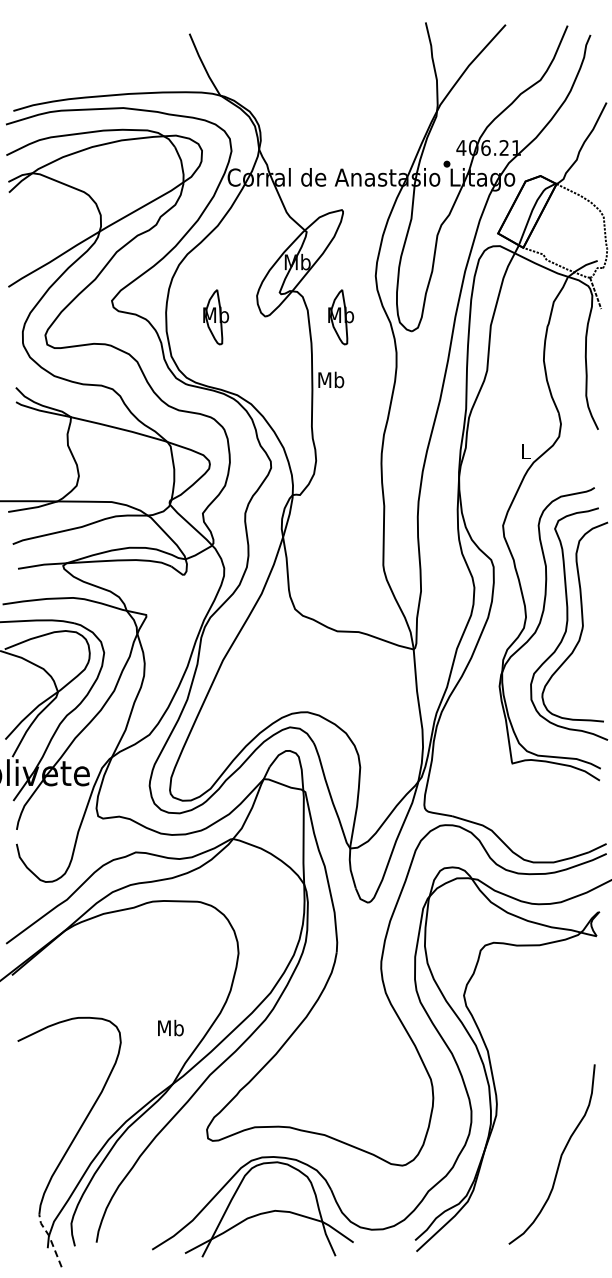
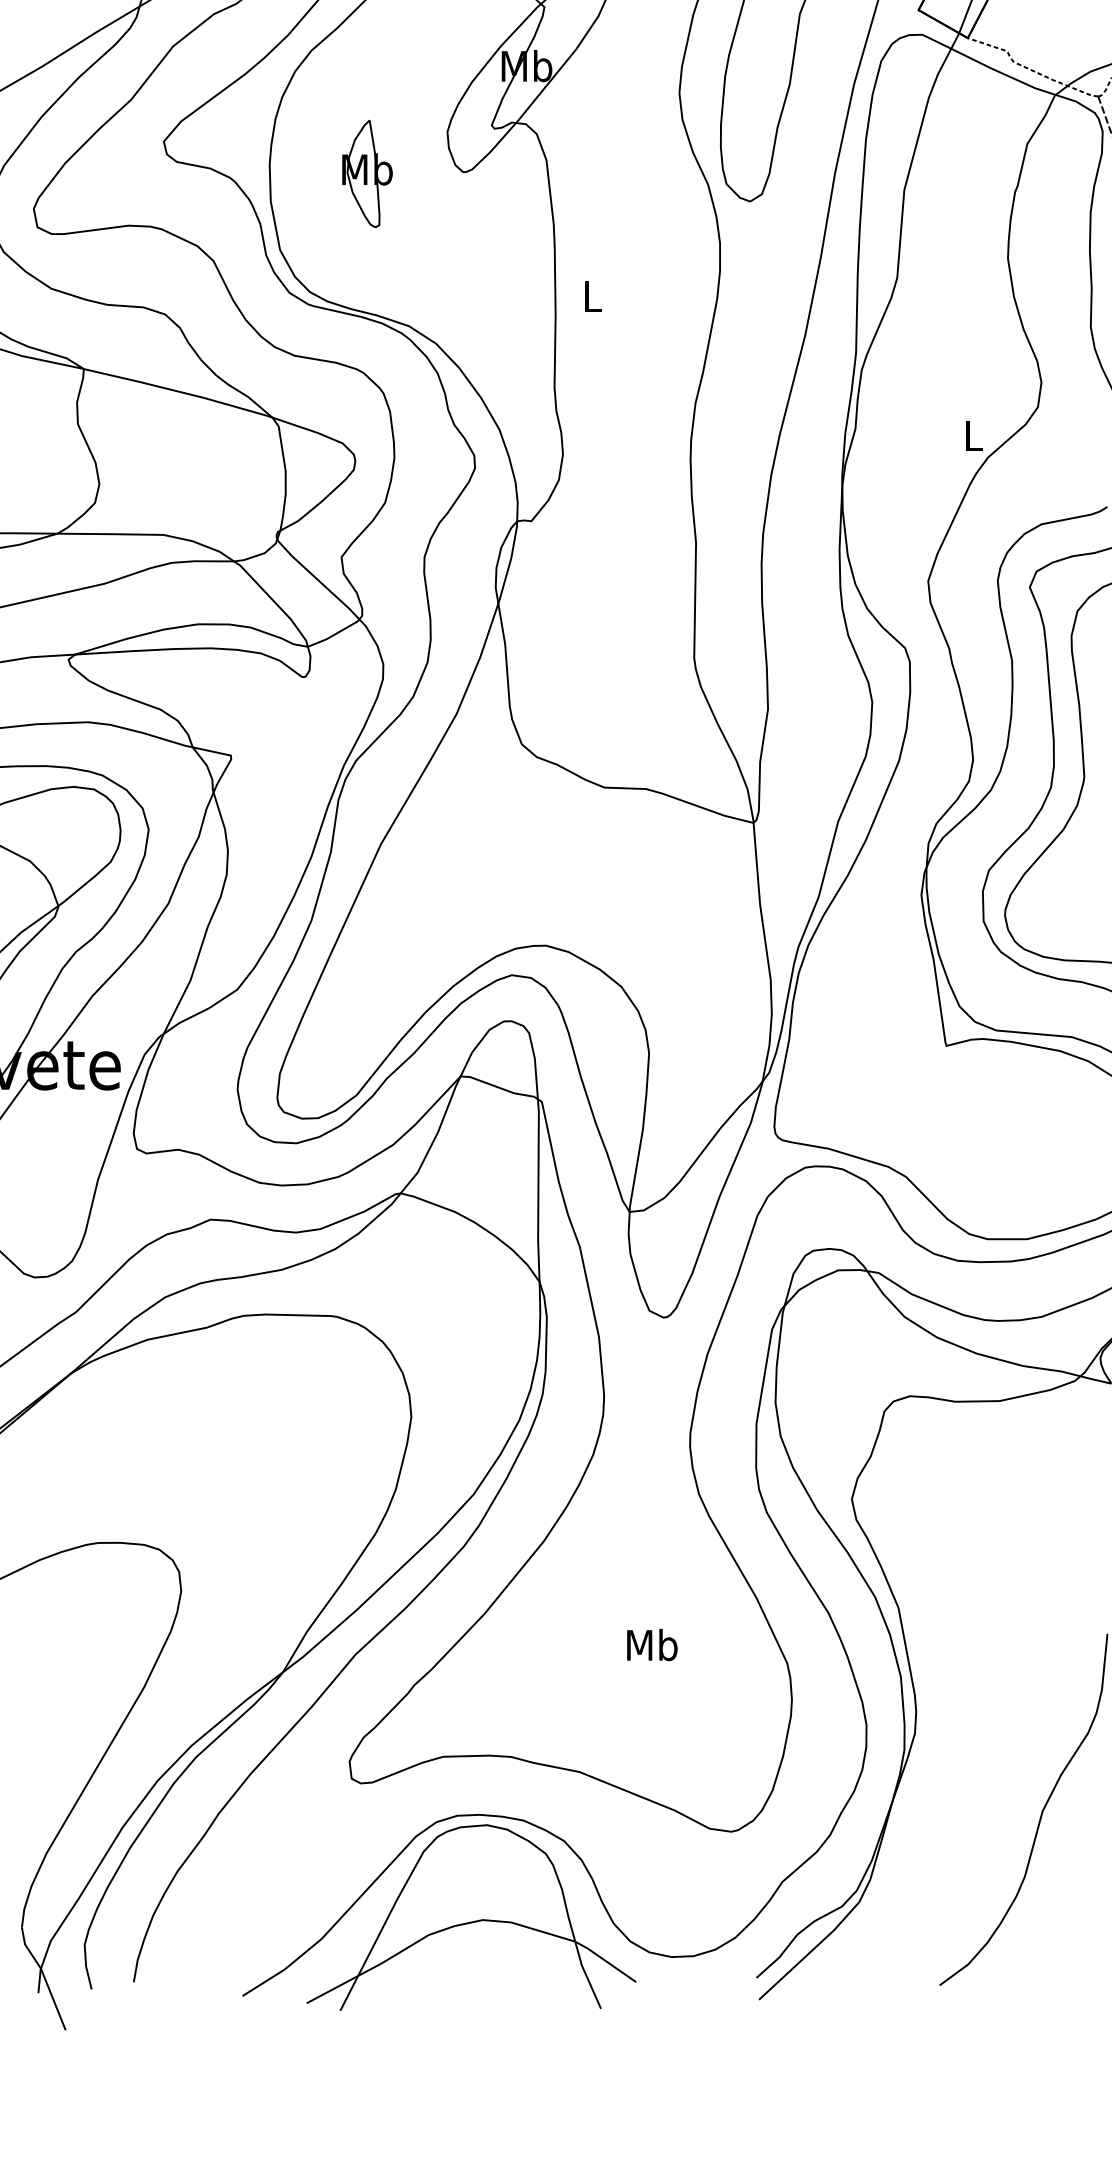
part: (341, 317) -> (612, 174), removed
text: (331, 379) -> (592, 295), Mb -> L
text: (170, 1027) -> (651, 1643), moved
line: (50, 1239) -> (43, 1976), dashed -> solid

